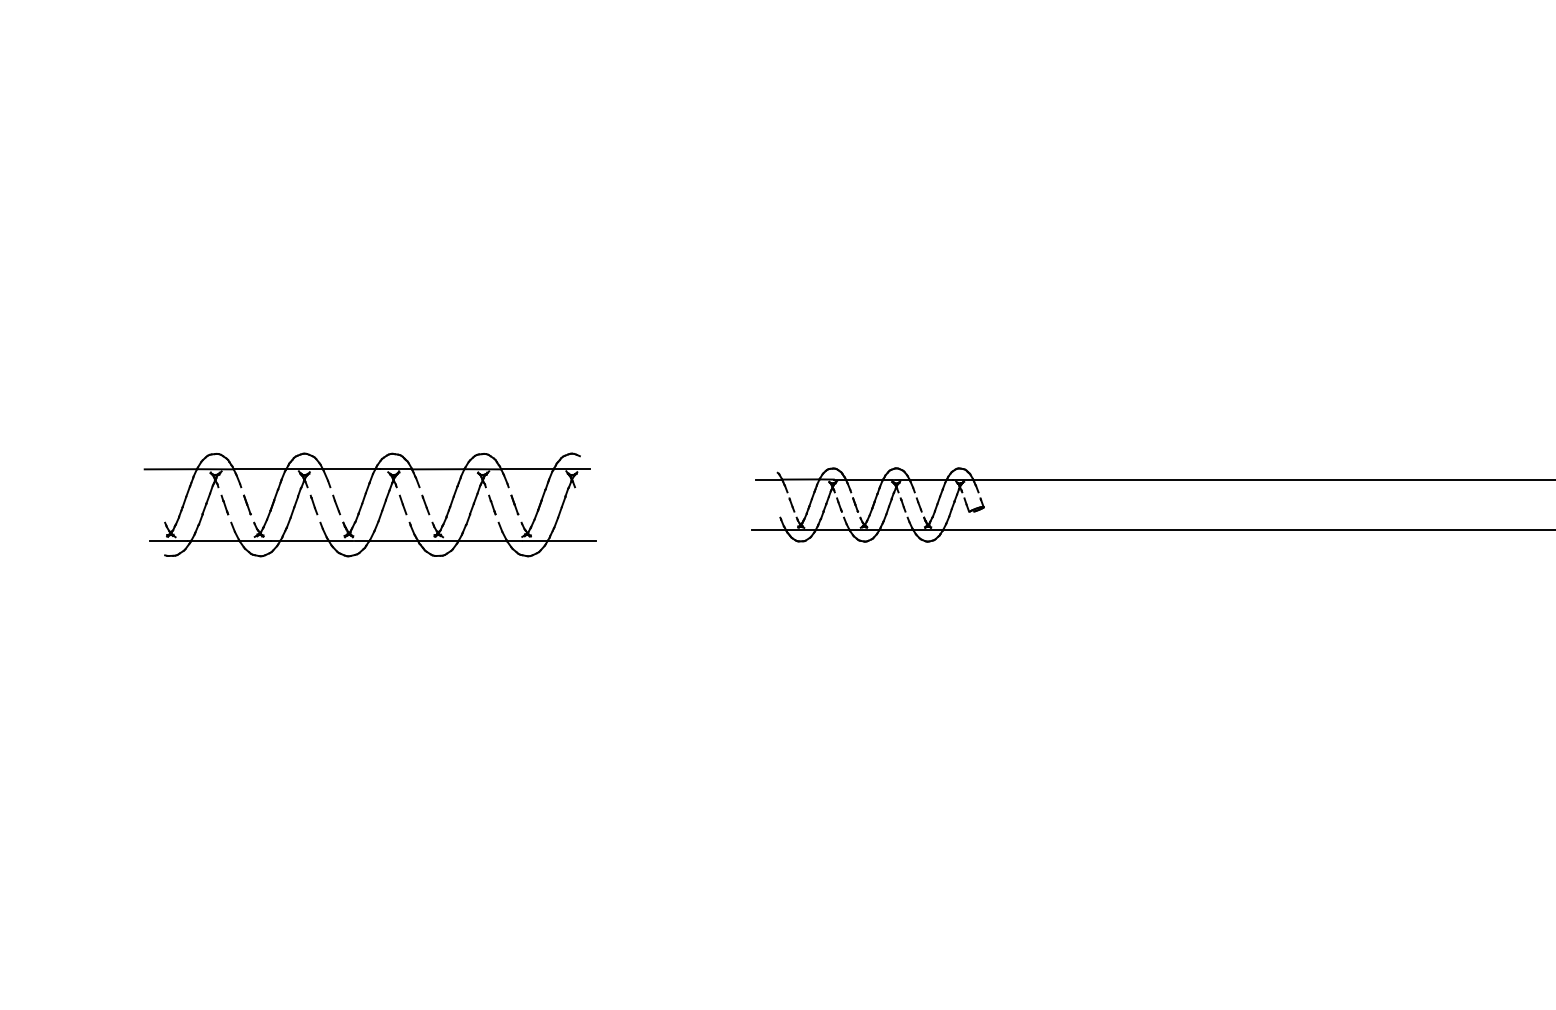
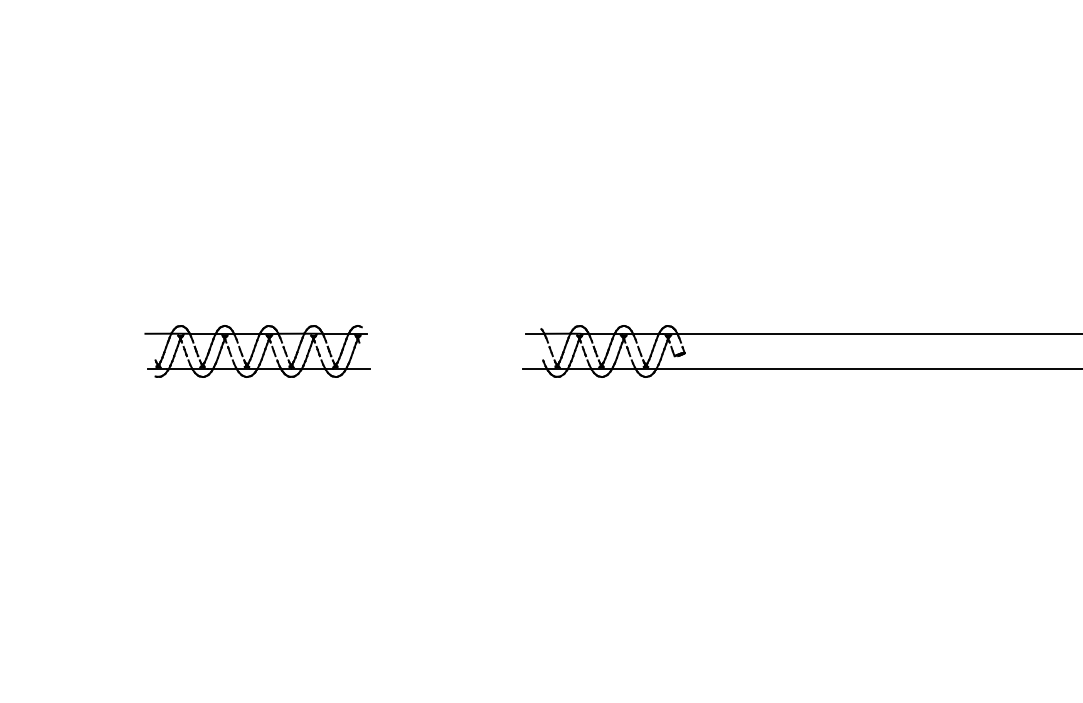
part: (370, 505) -> (257, 351), size x0.71

